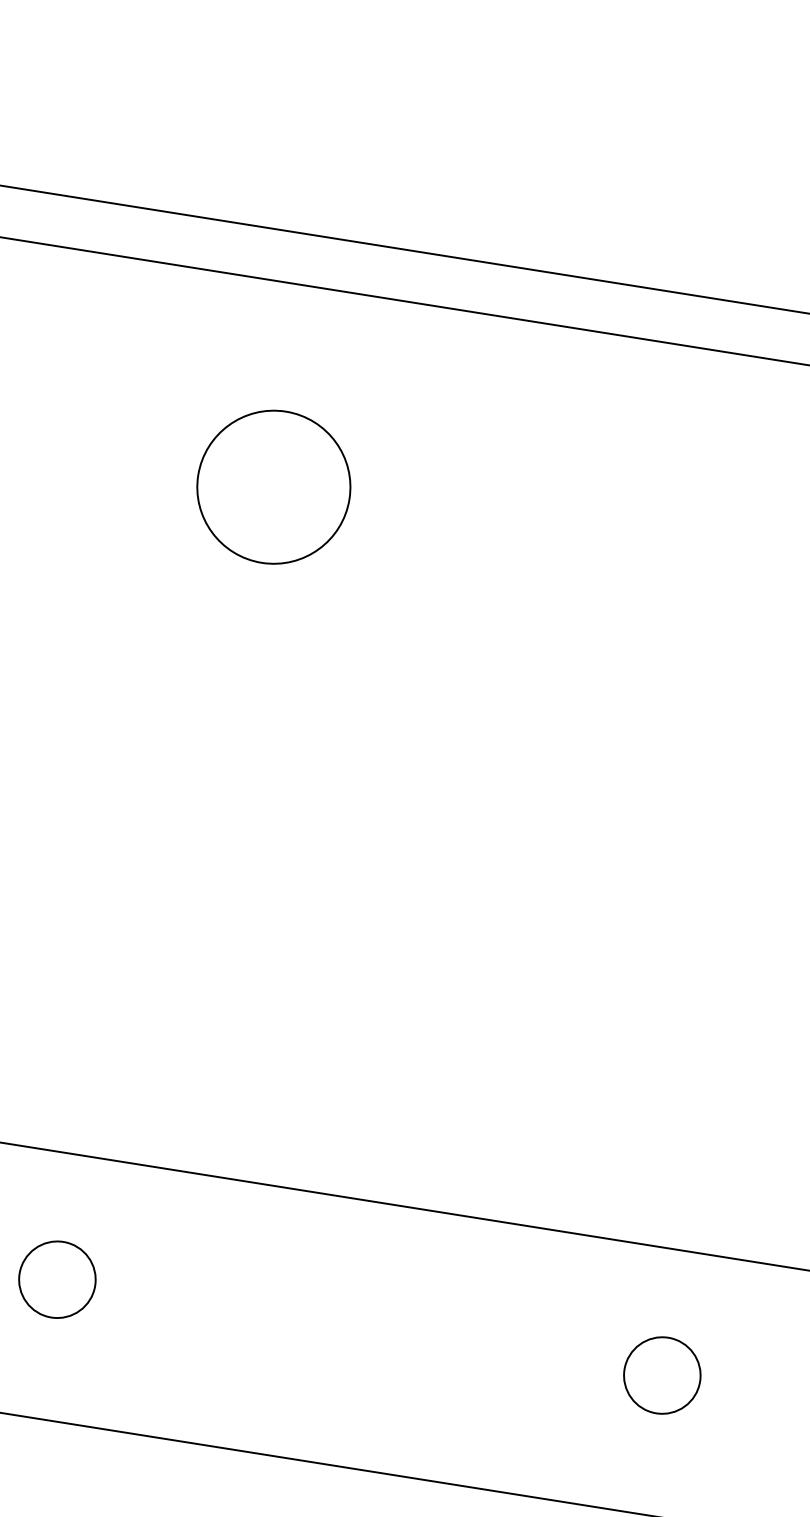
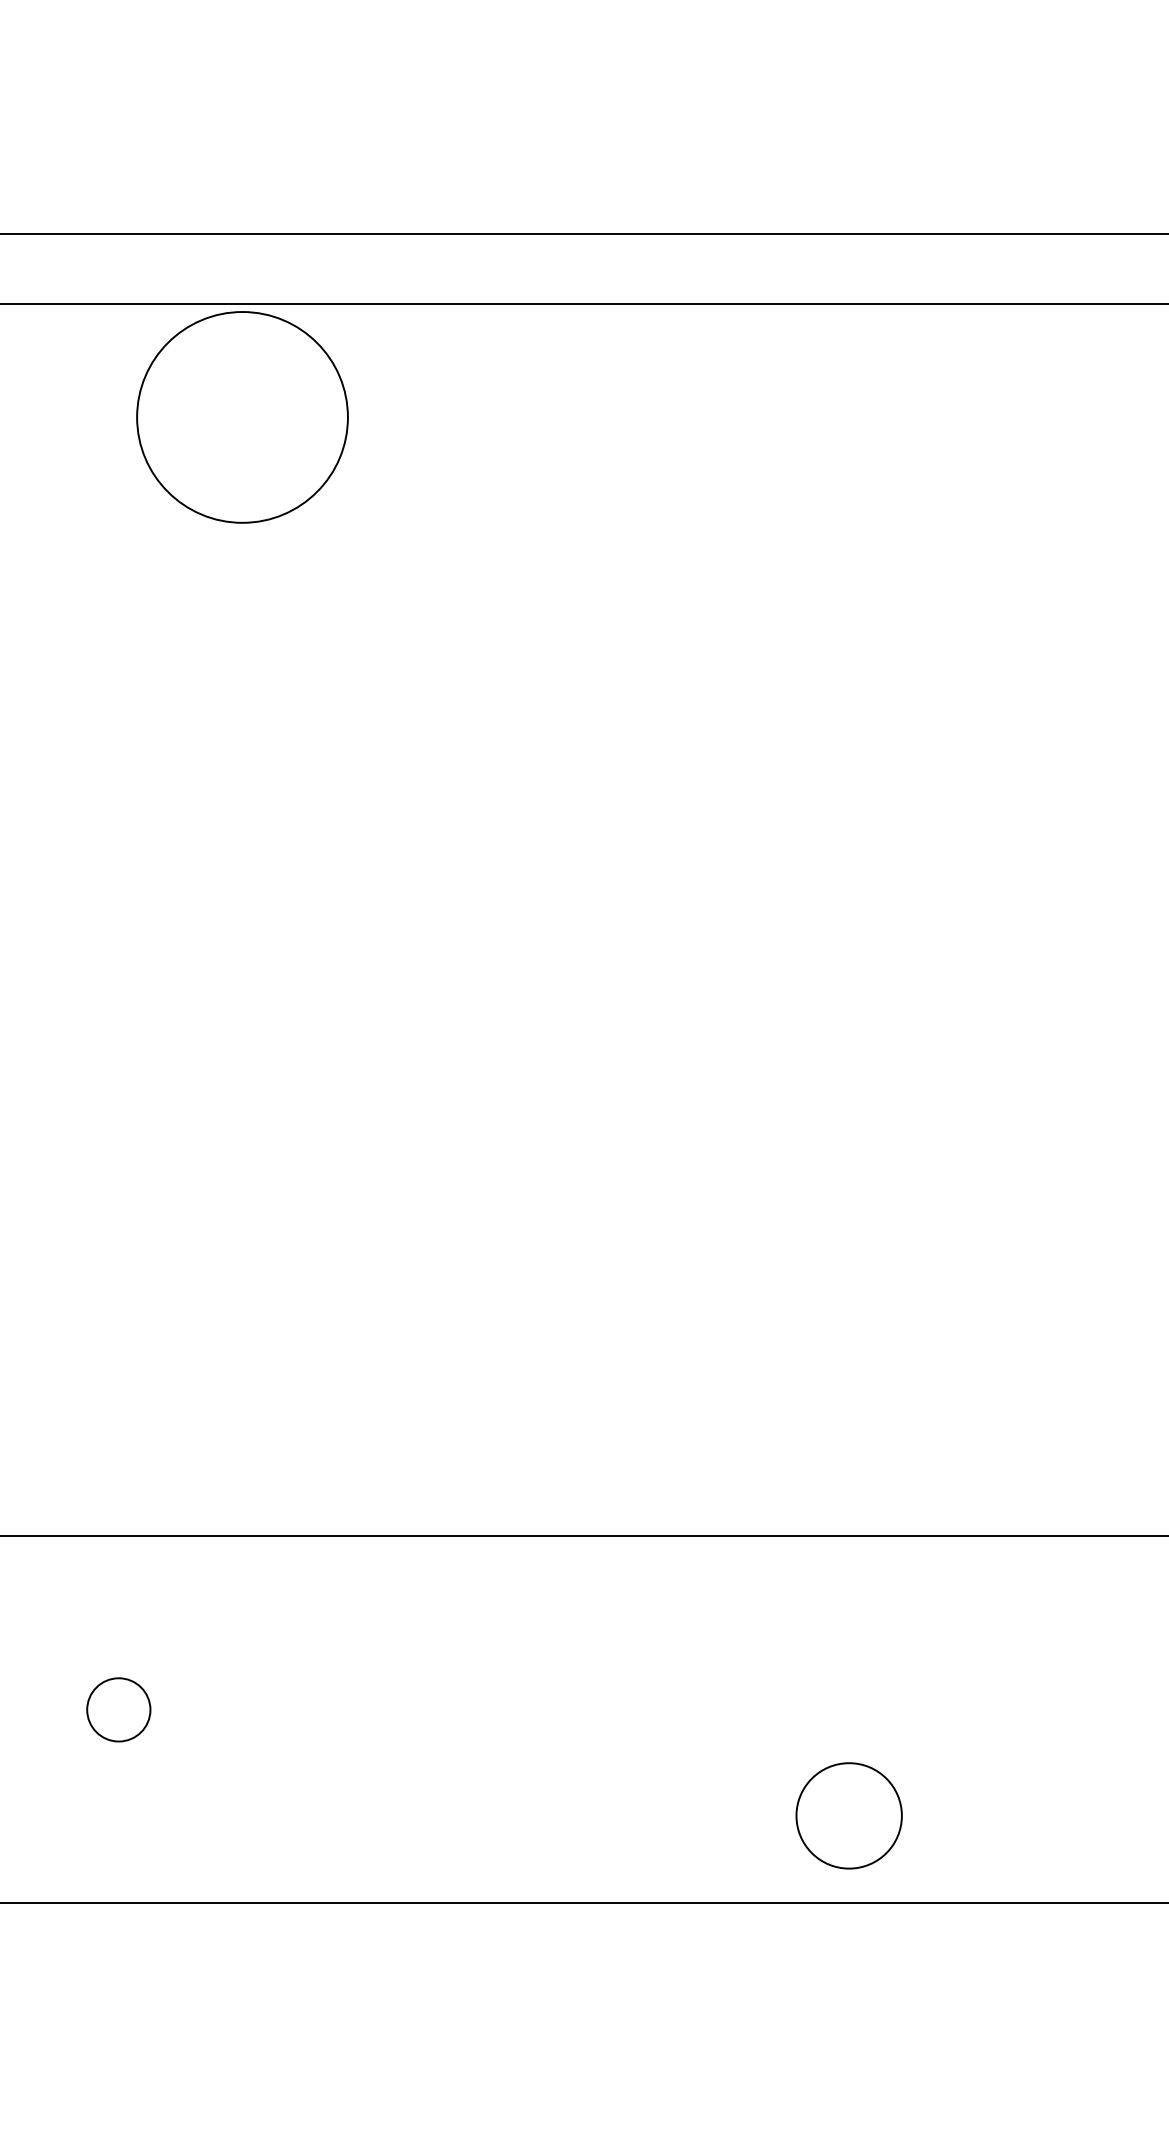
circle: (273, 487) -> (242, 417), moved
circle: (57, 1279) -> (118, 1709), size x0.6
circle: (661, 1375) -> (848, 1815), moved

